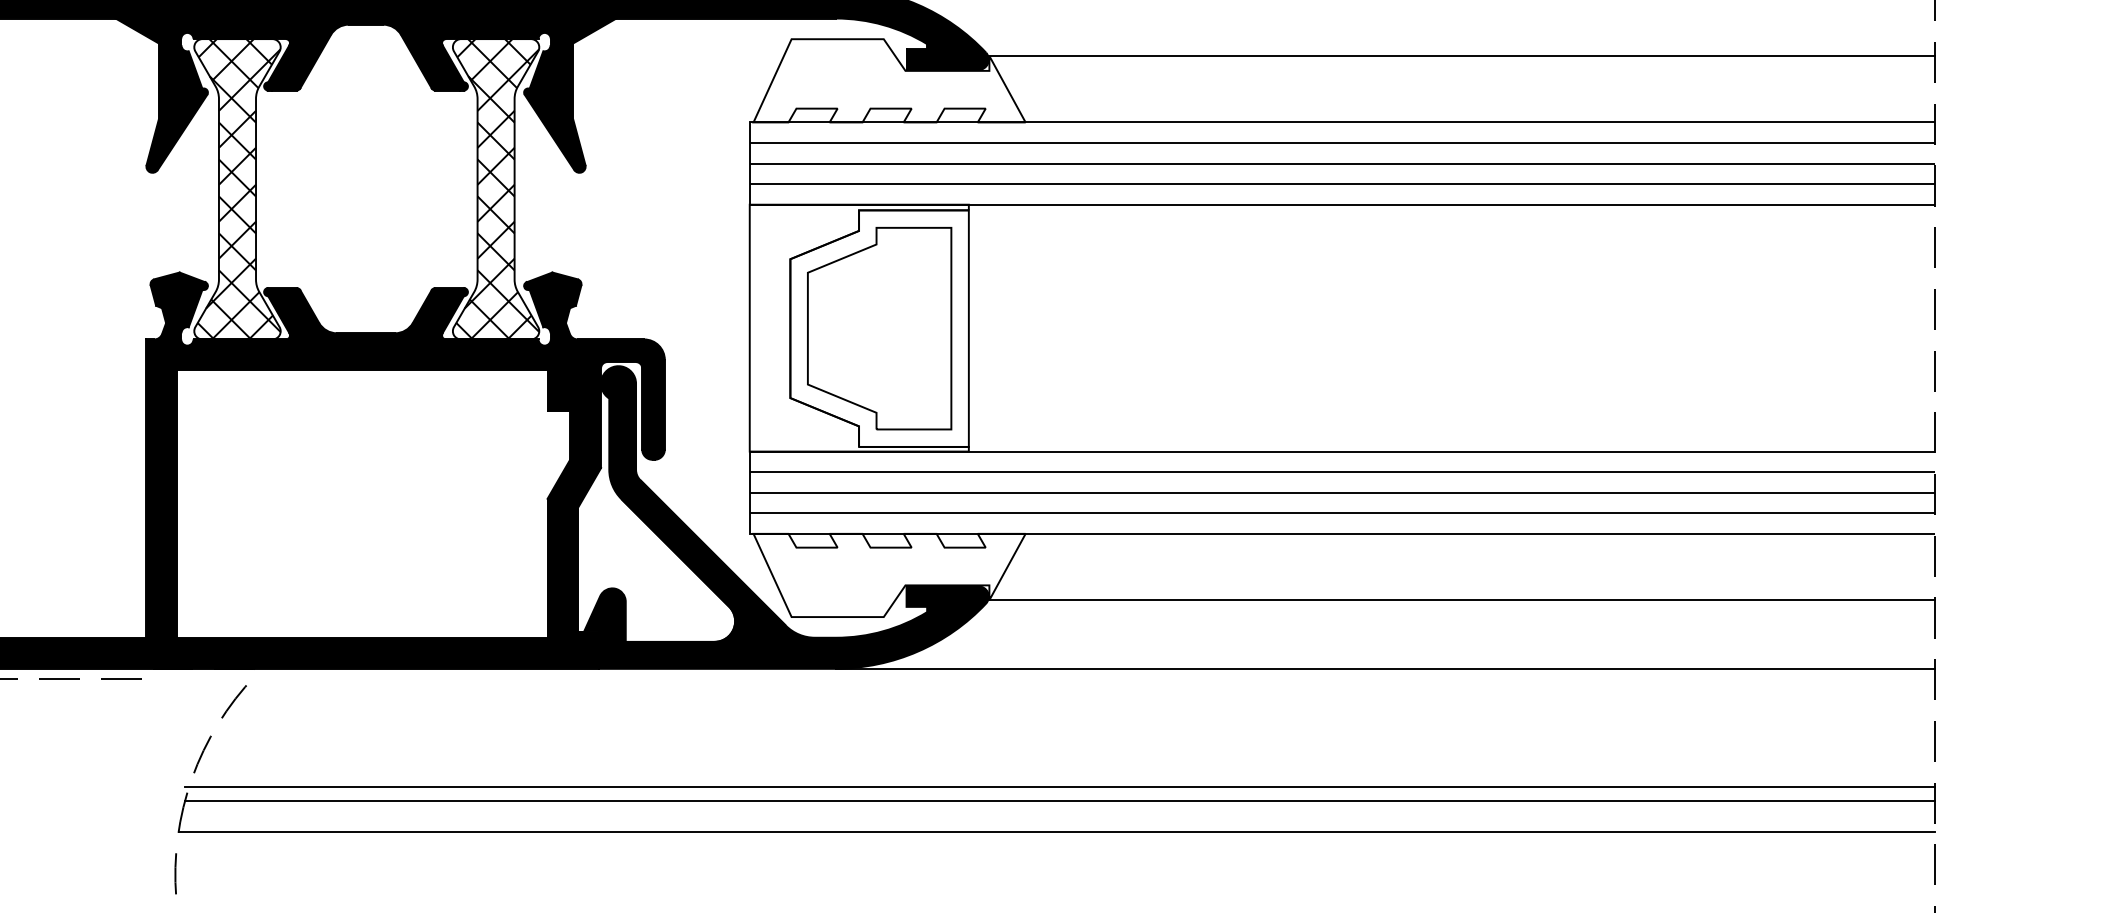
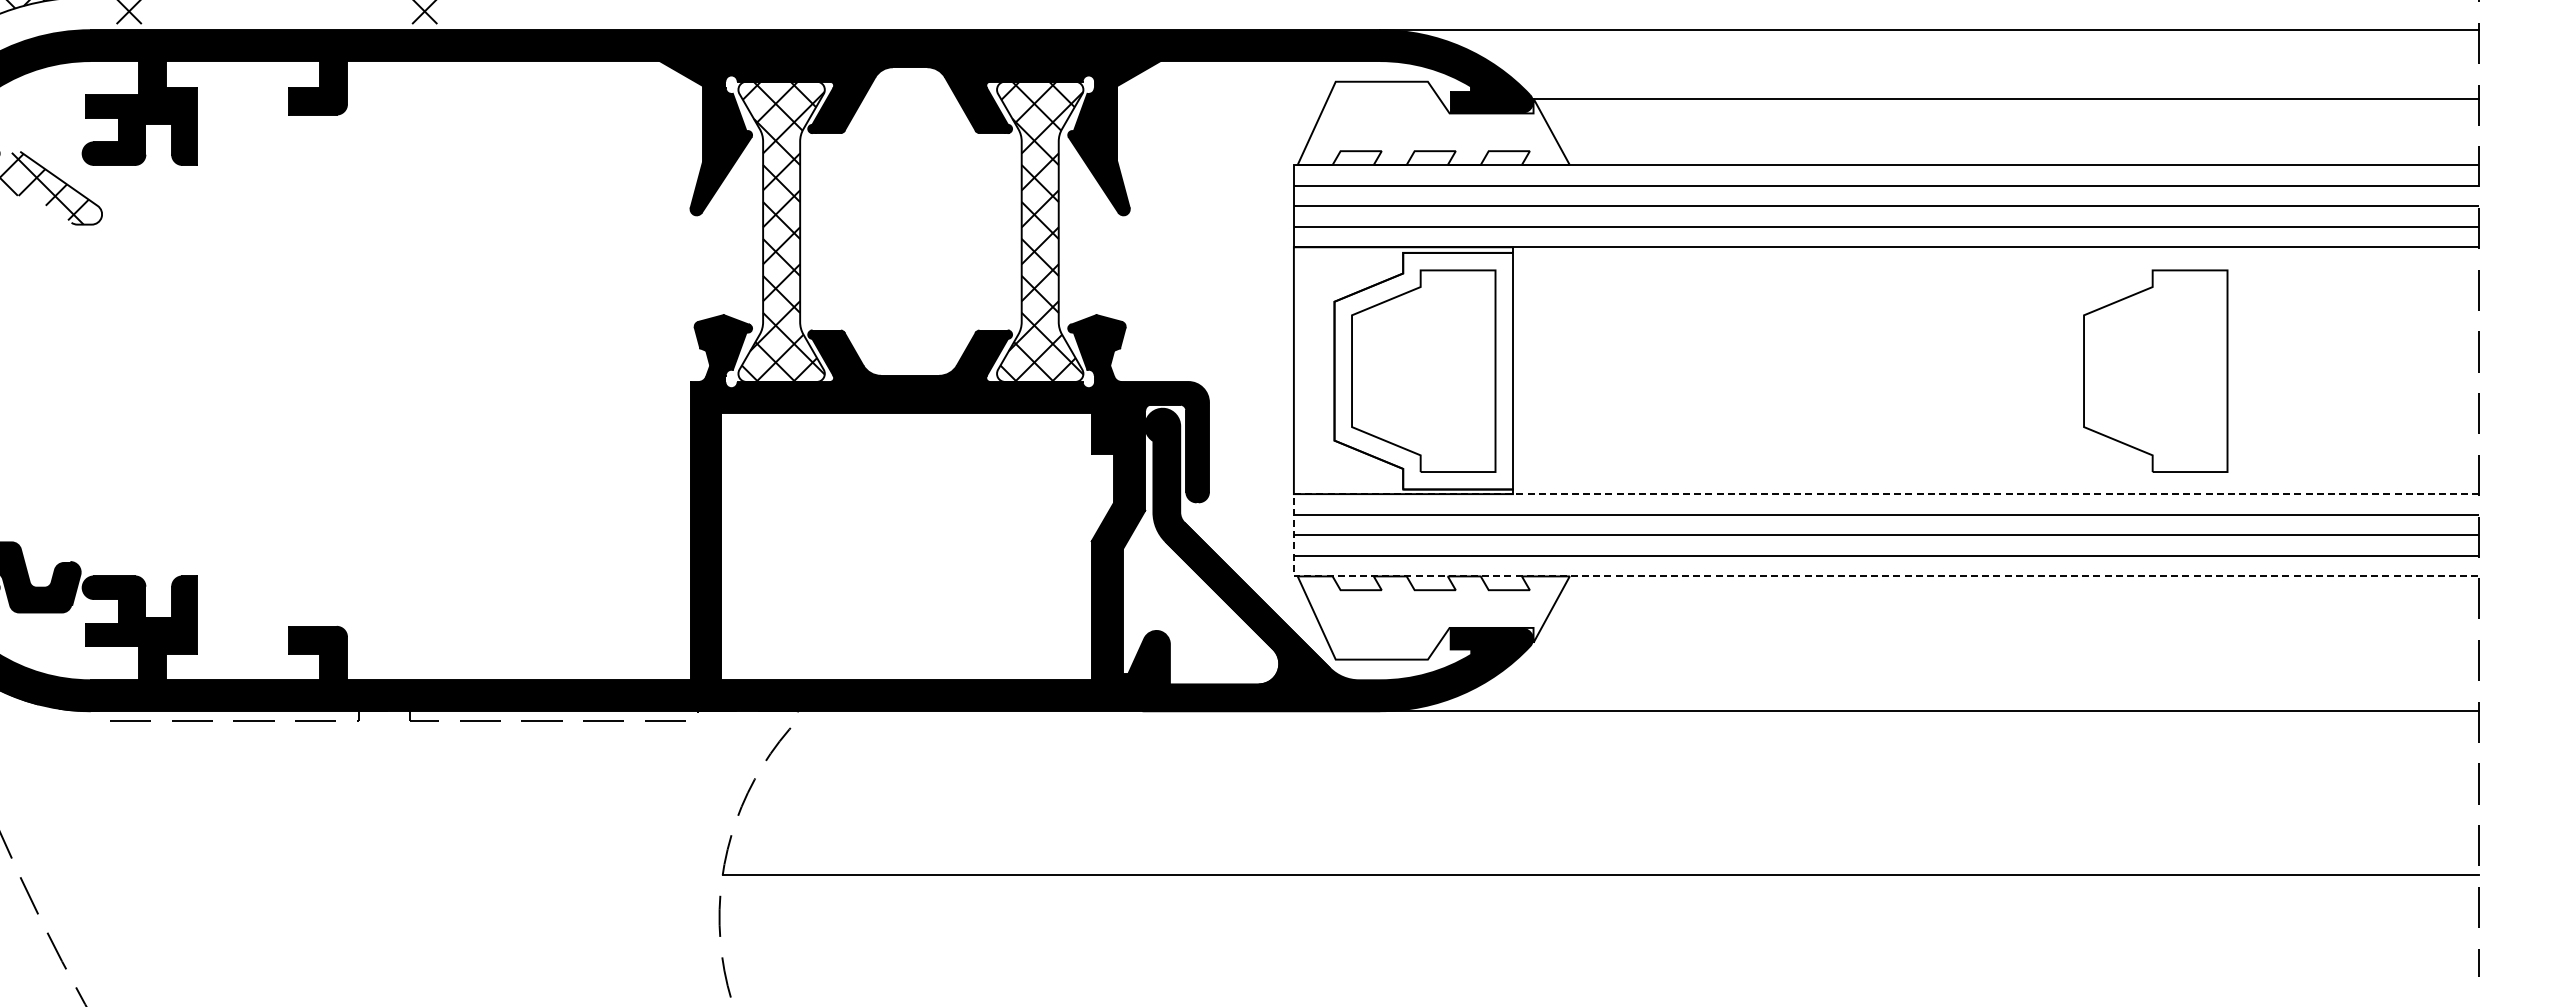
part: (1611, 327) -> (2155, 370), added
line: (749, 492) -> (1293, 535), solid -> dashed
line: (1462, 599) -> (2006, 642), removed
line: (1060, 786) -> (1604, 829), removed
line: (1060, 800) -> (1604, 843), removed

